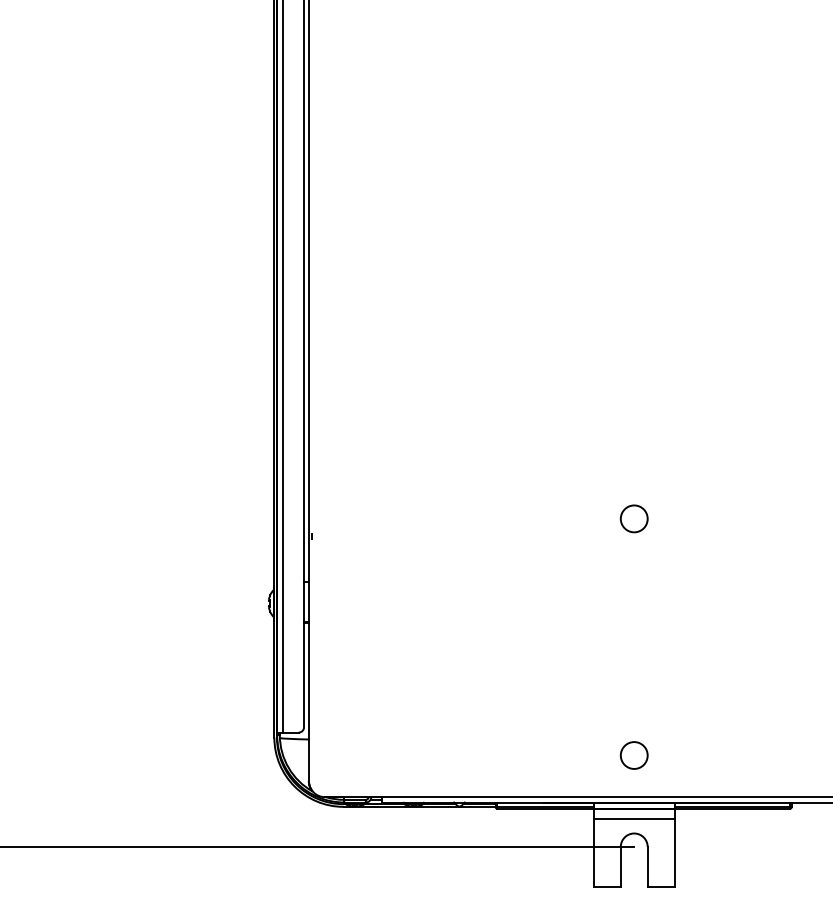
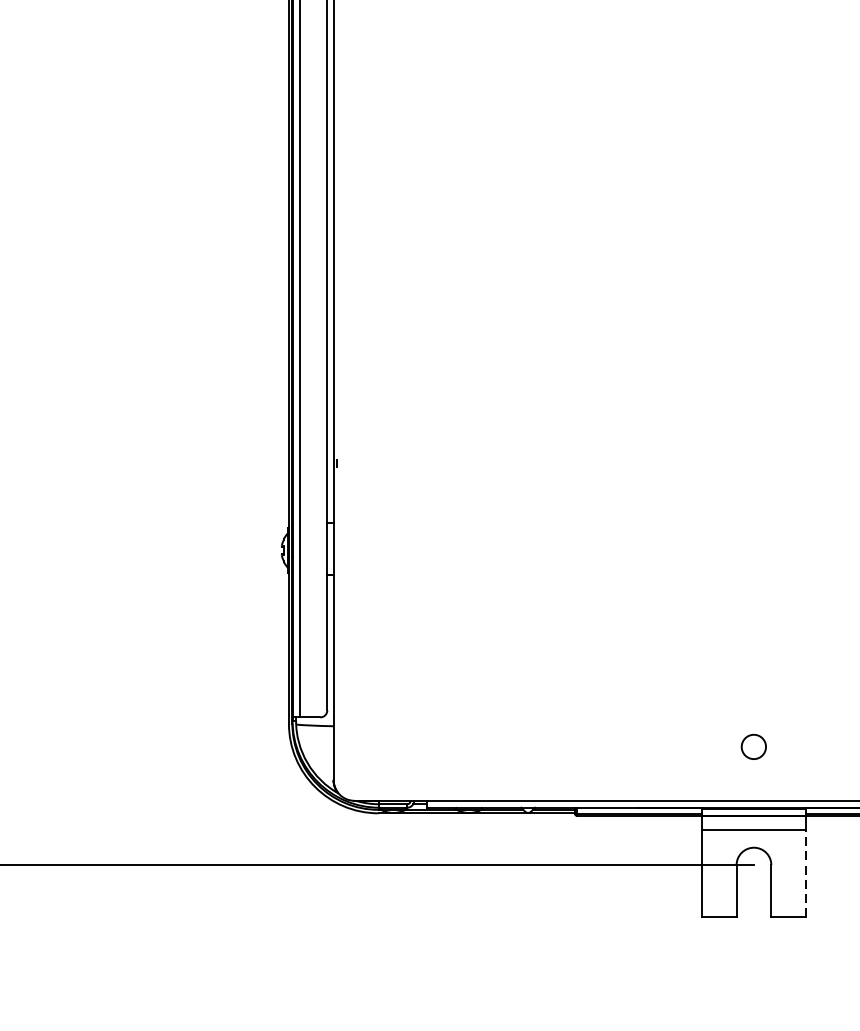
circle: (633, 518) -> (753, 440), removed
circle: (633, 755) -> (753, 746), size x0.7
line: (674, 853) -> (805, 873), solid -> dashed

